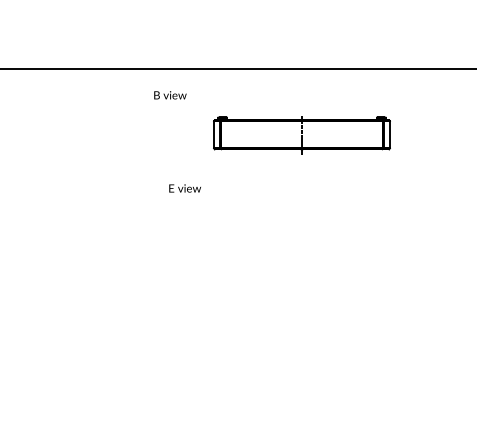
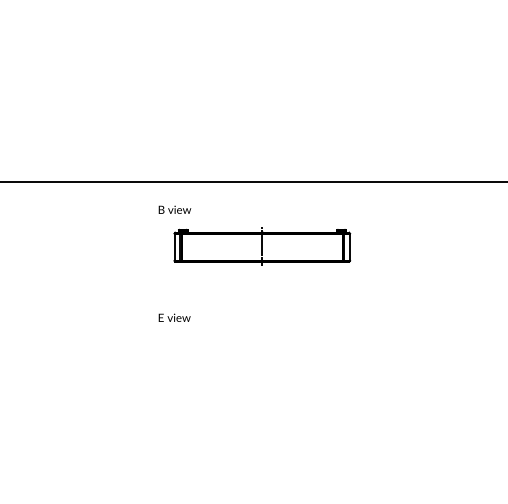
text: (169, 94) -> (174, 209), moved
part: (302, 134) -> (262, 246), moved
text: (184, 188) -> (174, 317), moved

